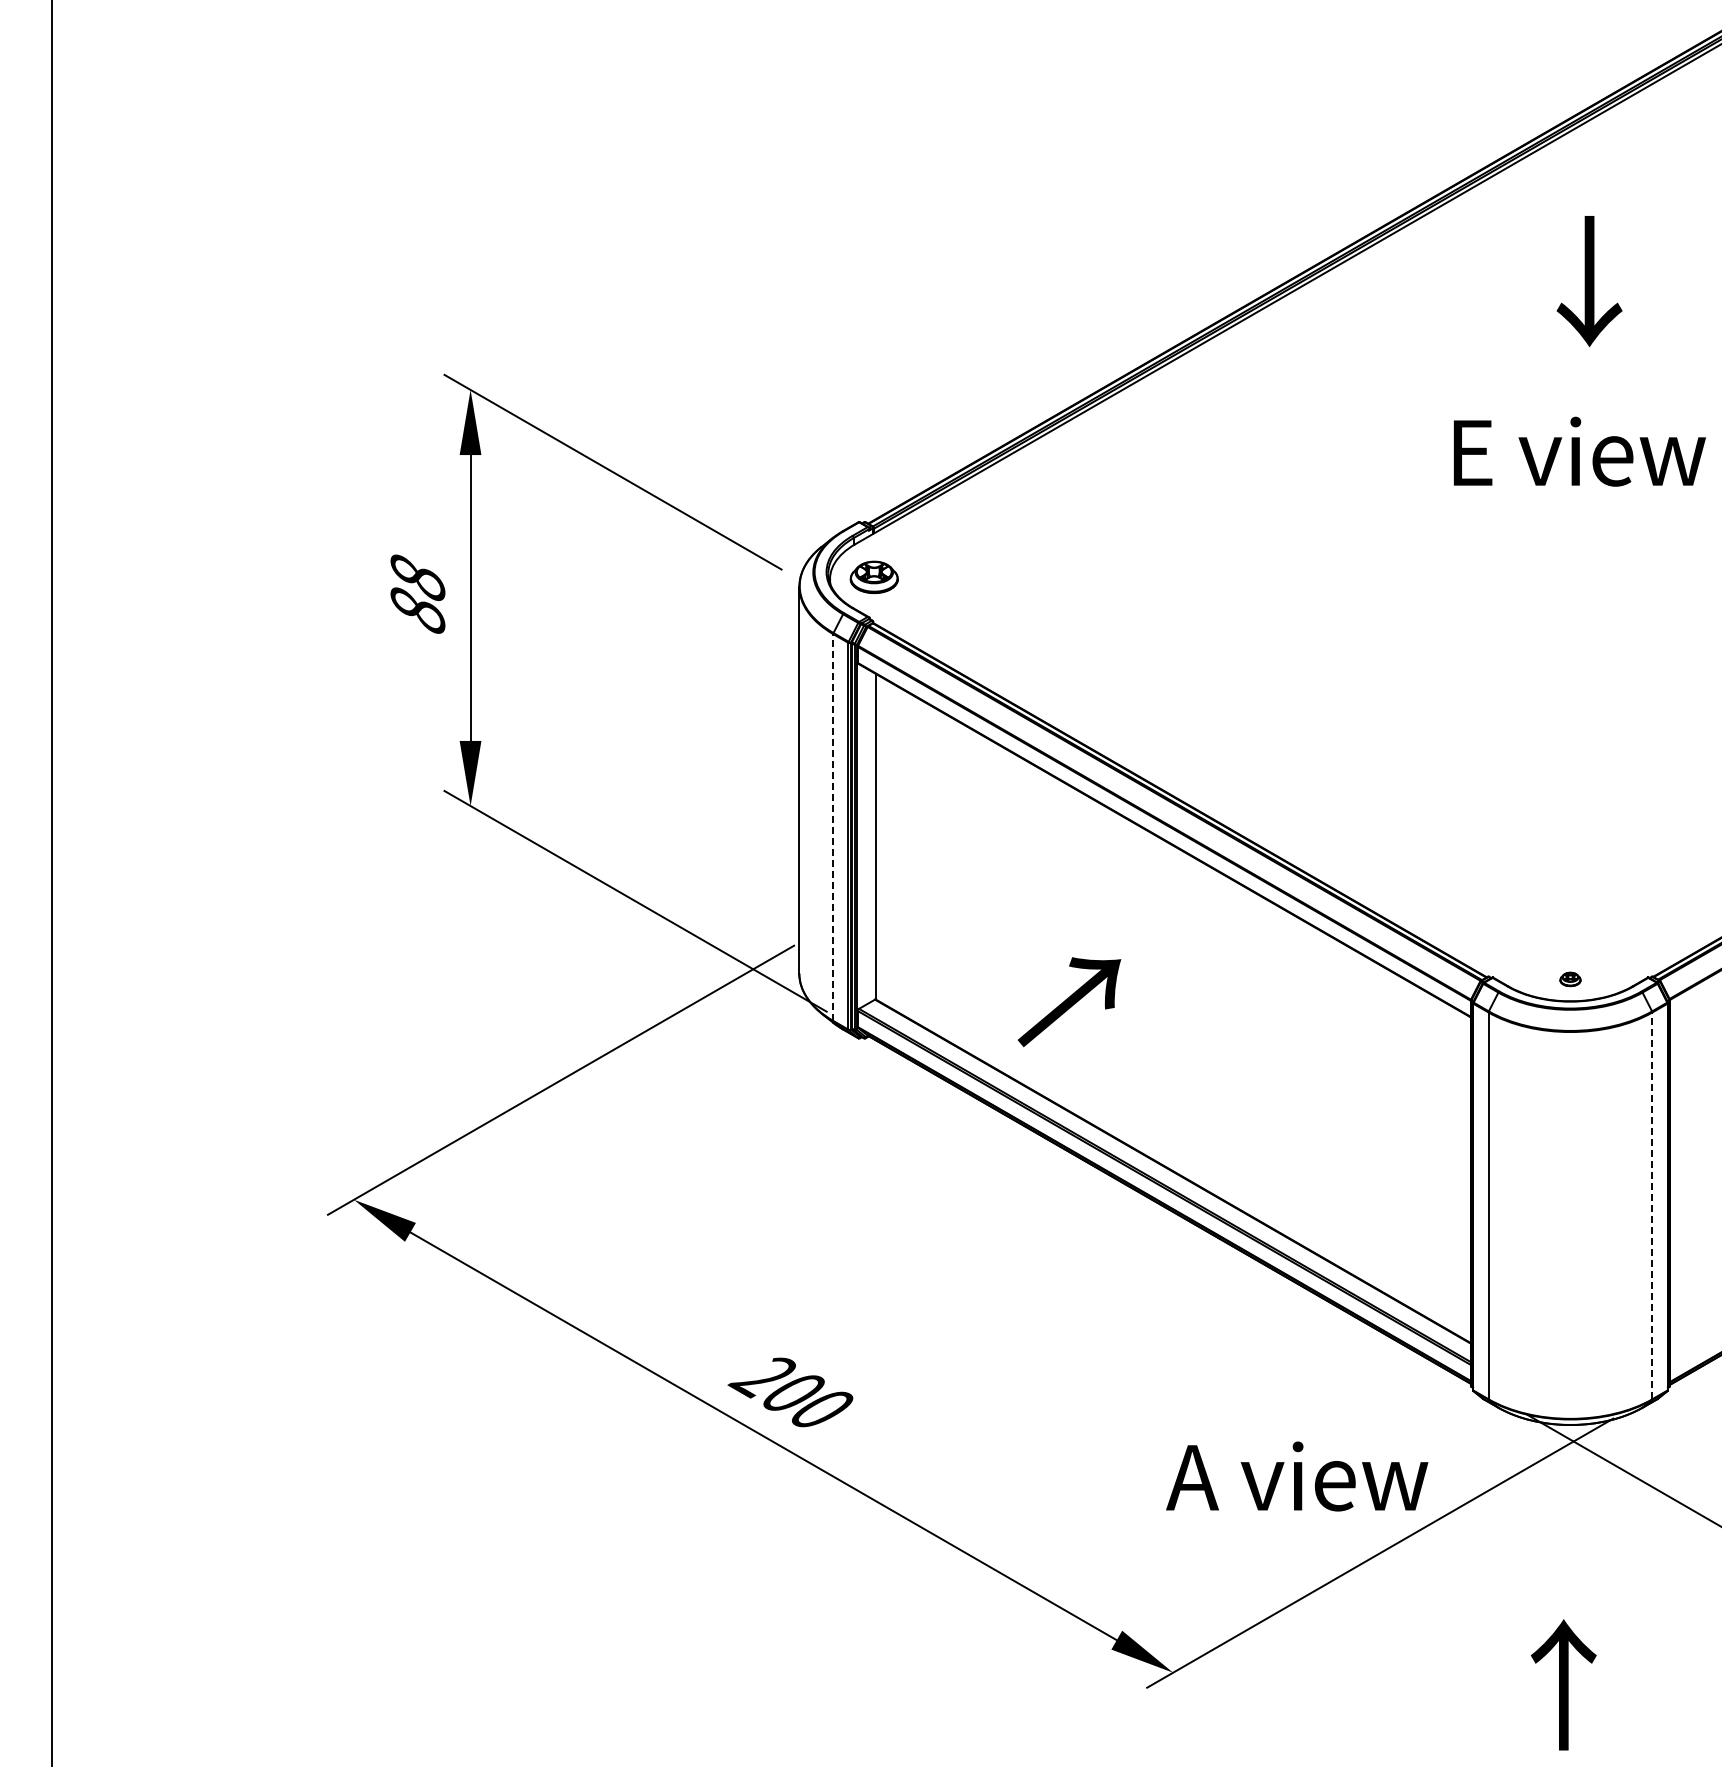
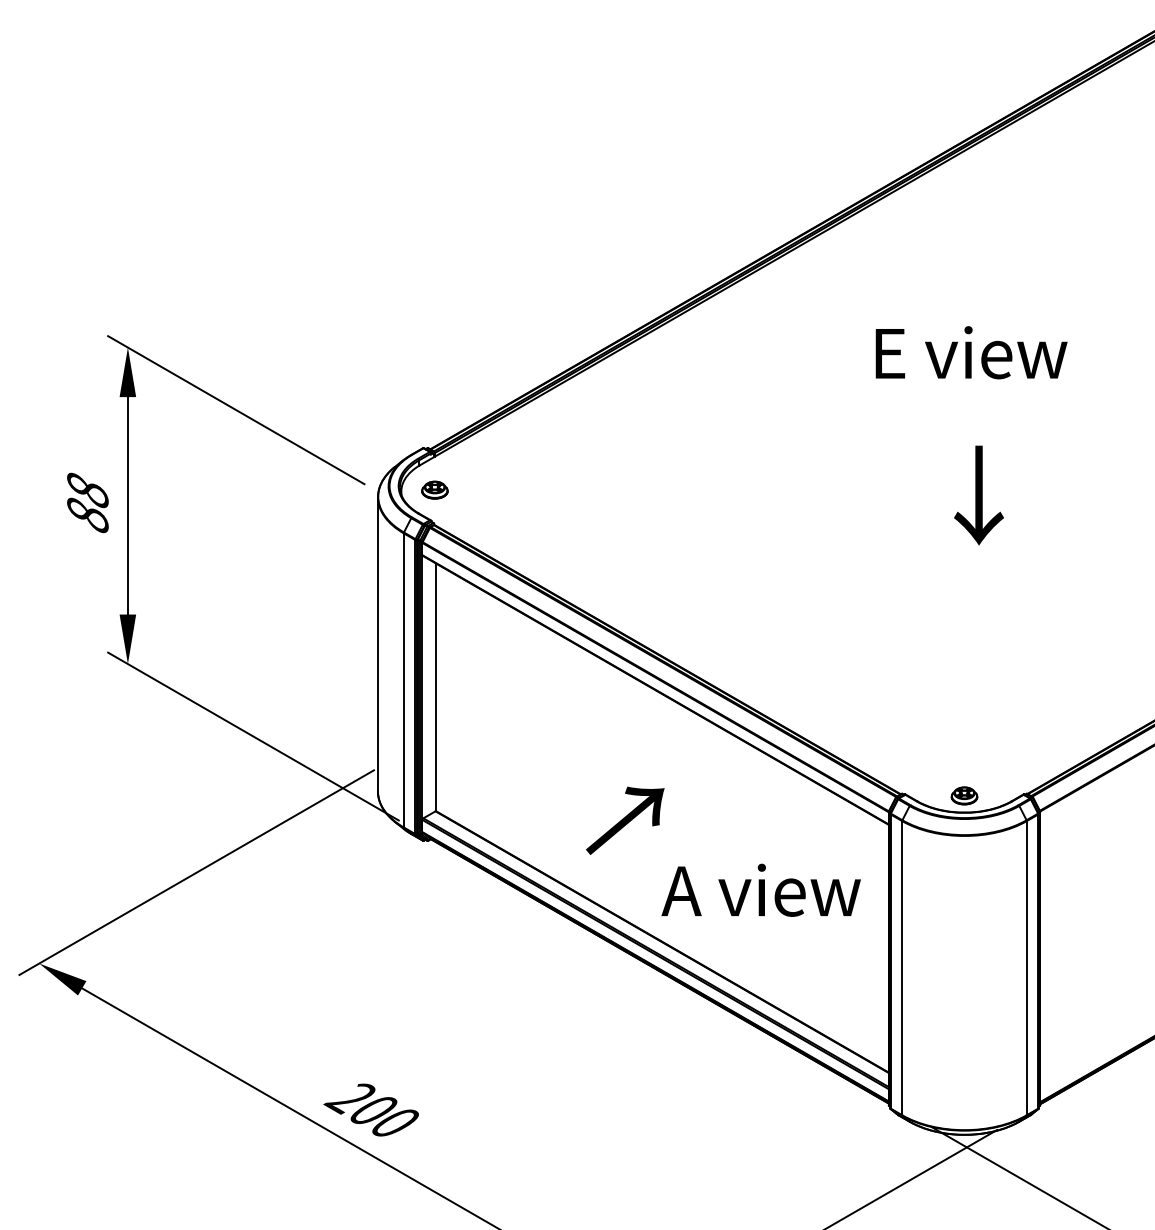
text: (1589, 281) -> (978, 495), moved
text: (1579, 451) -> (971, 352), moved
part: (873, 577) -> (434, 490), size x0.71
line: (833, 827) -> (403, 680), dashed -> solid
part: (1570, 979) -> (964, 795), size x1.67
text: (1069, 1002) -> (625, 821), moved
line: (1652, 1205) -> (1026, 967), dashed -> solid
text: (1297, 1476) -> (761, 890), moved

